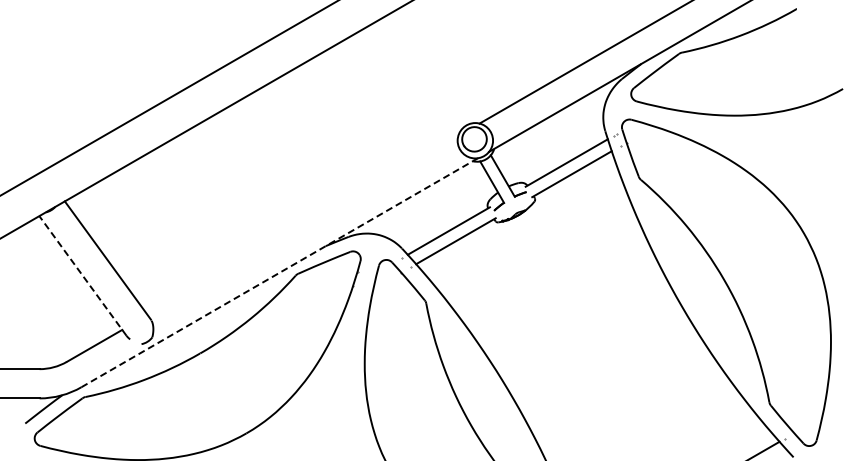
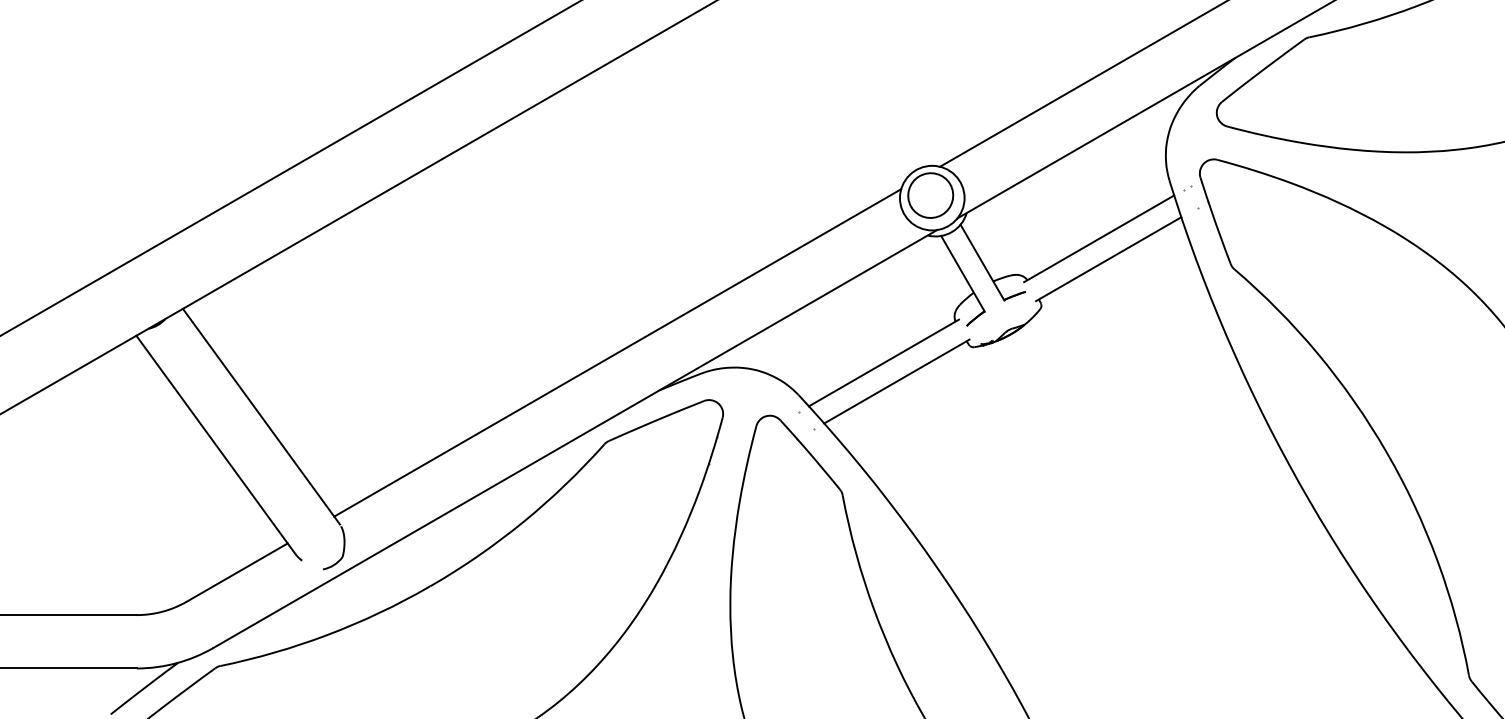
line: (302, 225) -> (616, 352), added
line: (279, 272) -> (574, 438), dashed -> solid
line: (82, 275) -> (215, 444), dashed -> solid

